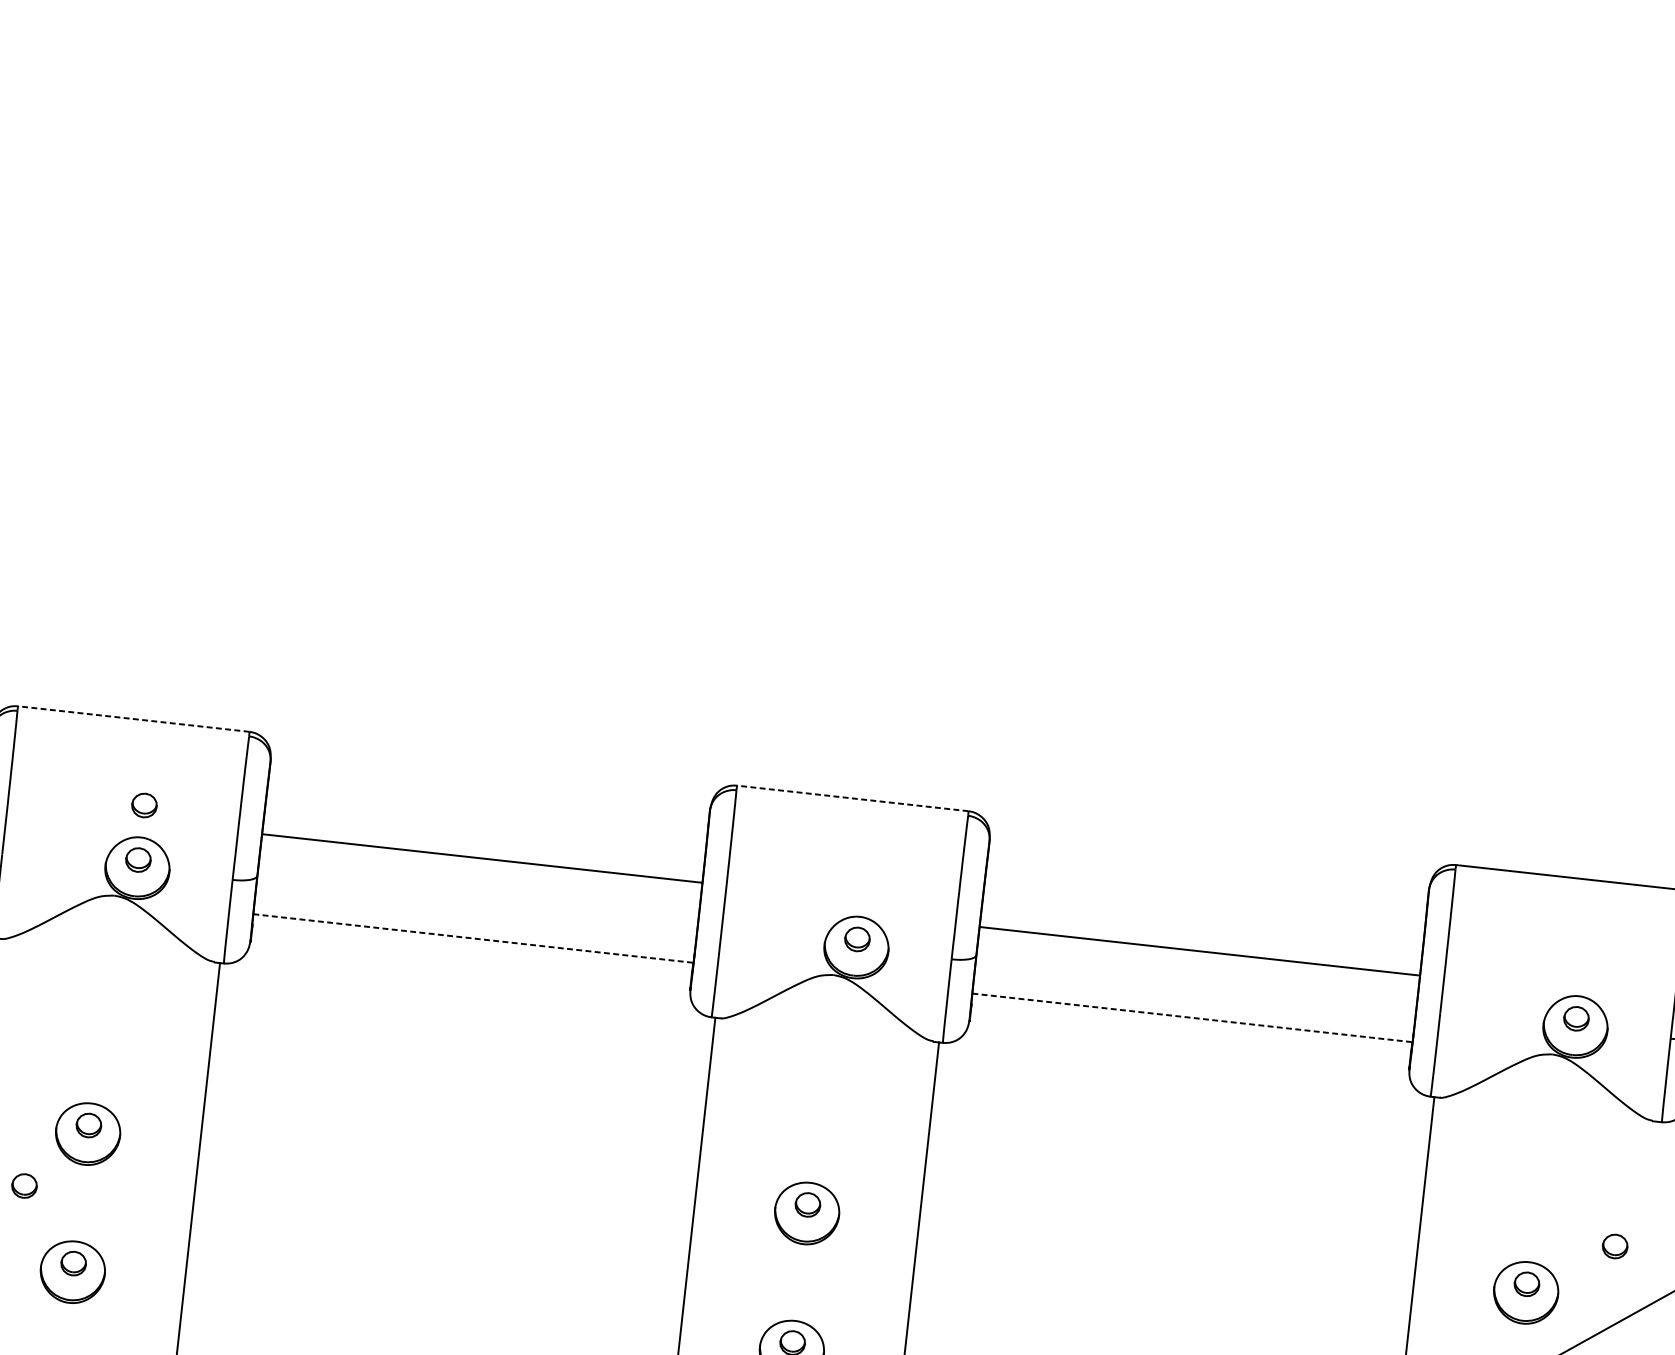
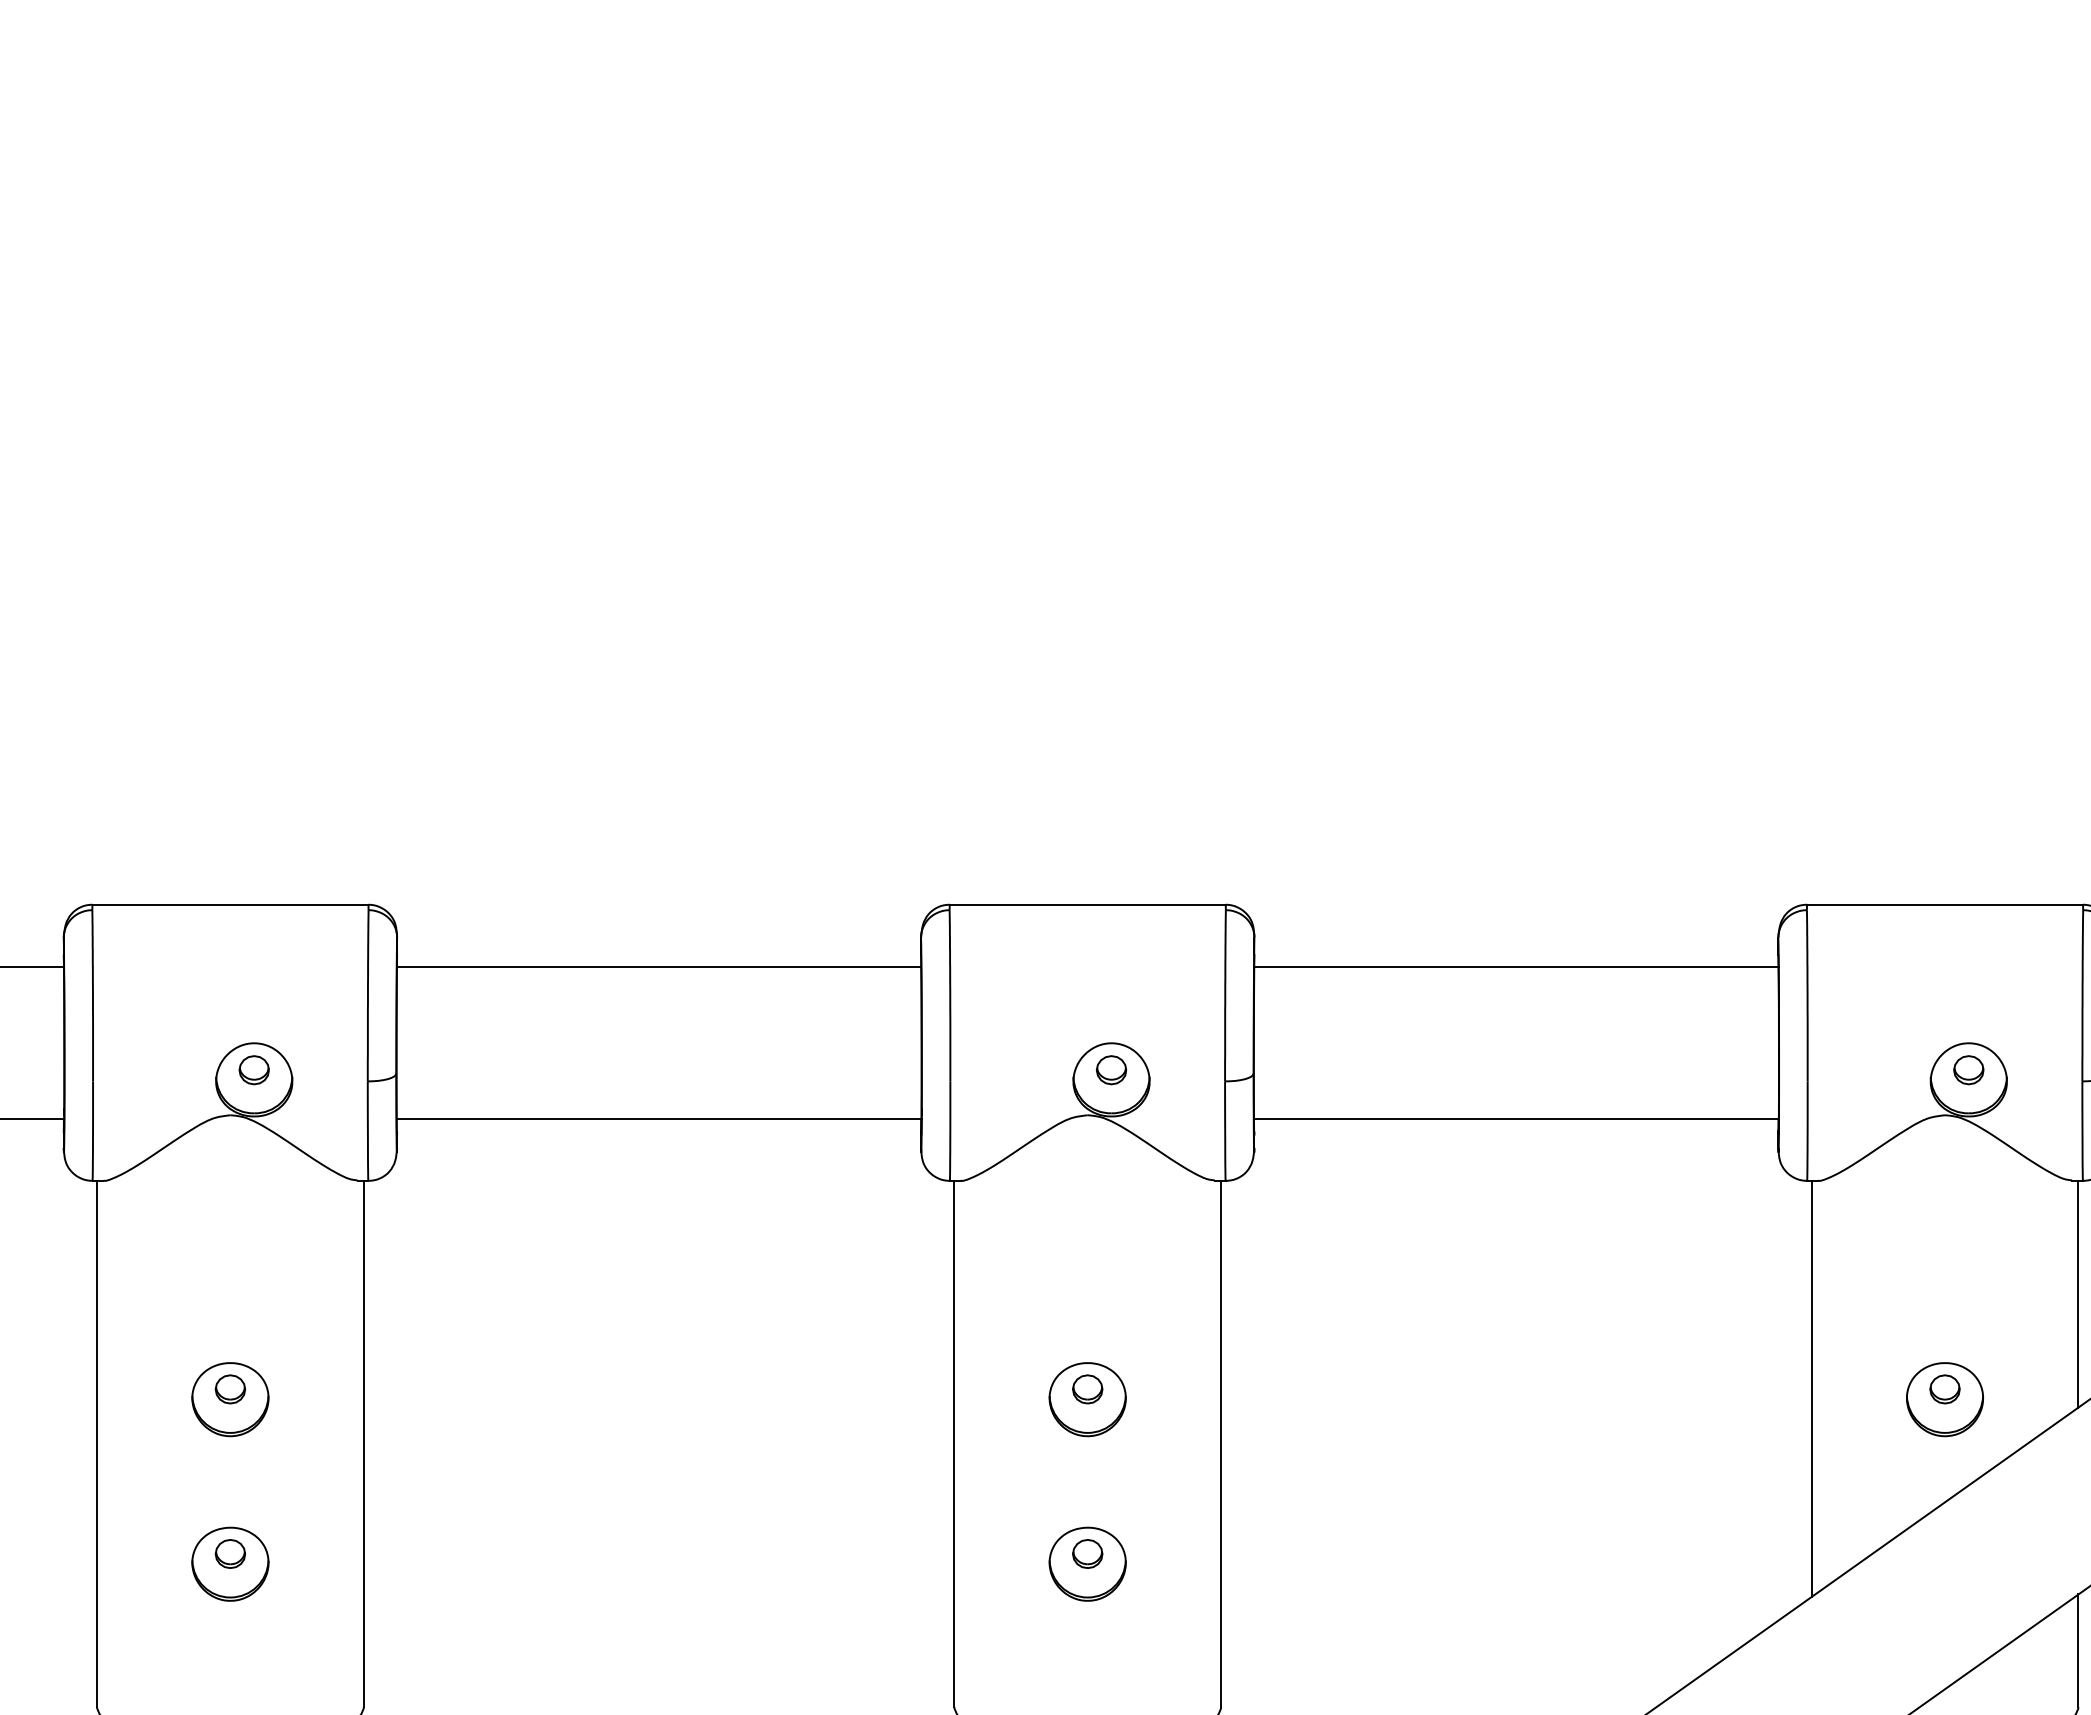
line: (133, 718) -> (230, 904), dashed -> solid
line: (852, 798) -> (1087, 904), dashed -> solid
part: (143, 805) -> (253, 1005), removed
line: (481, 858) -> (658, 966), moved
line: (473, 938) -> (659, 1119), dashed -> solid
line: (1199, 951) -> (1516, 966), moved
line: (1192, 1018) -> (1516, 1119), dashed -> solid
part: (23, 1185) -> (161, 1468), removed
line: (1647, 1216) -> (2078, 1293), added
part: (1614, 1246) -> (2043, 1333), removed

